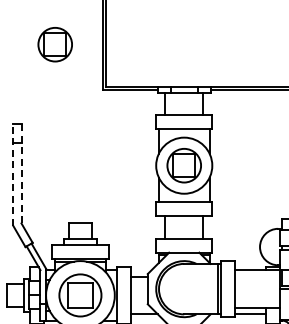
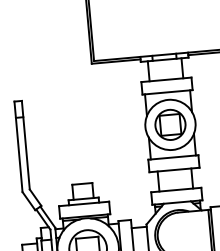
part: (54, 44) -> (44, 27), removed
line: (21, 173) -> (25, 144), dashed -> solid
line: (13, 174) -> (18, 146), dashed -> solid

